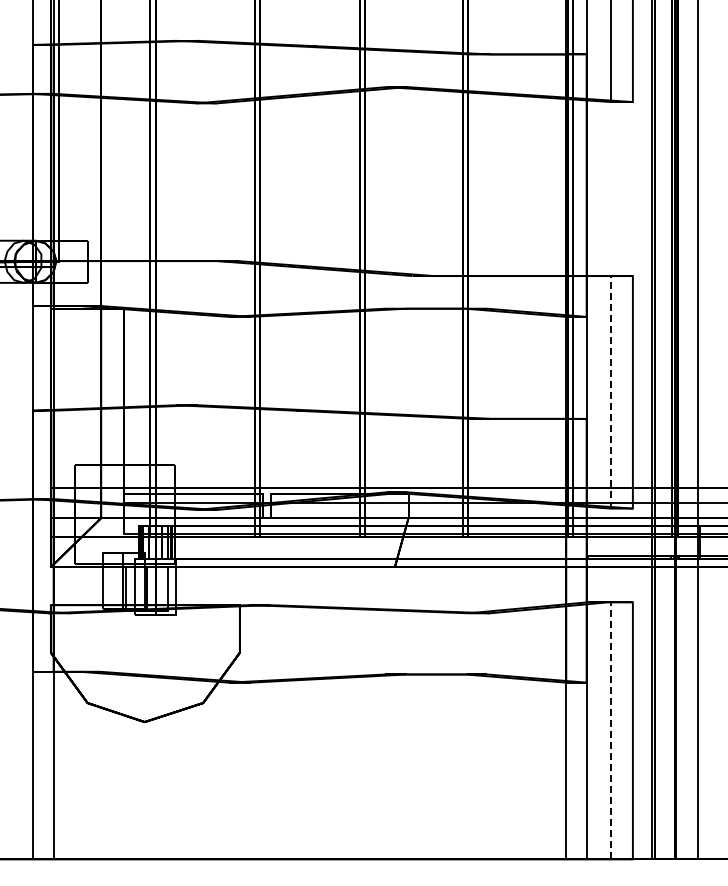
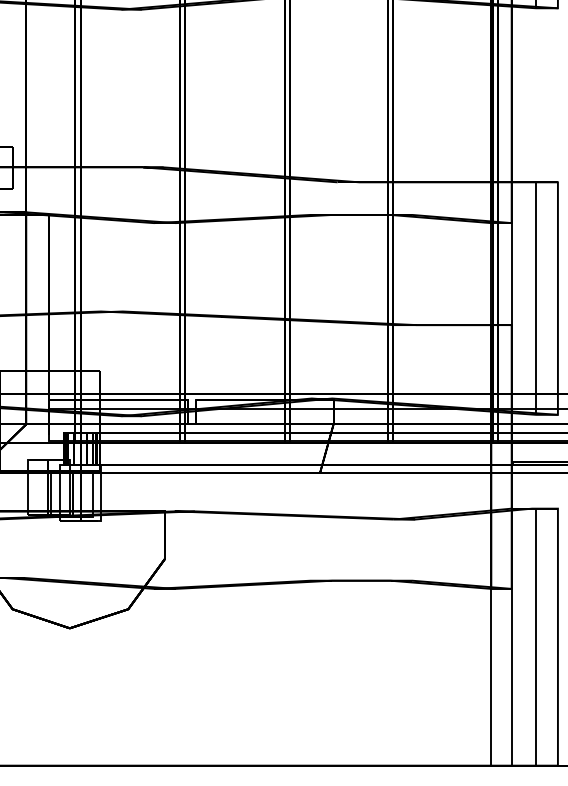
line: (611, 391) -> (536, 297), dashed -> solid
line: (611, 730) -> (536, 636), dashed -> solid

